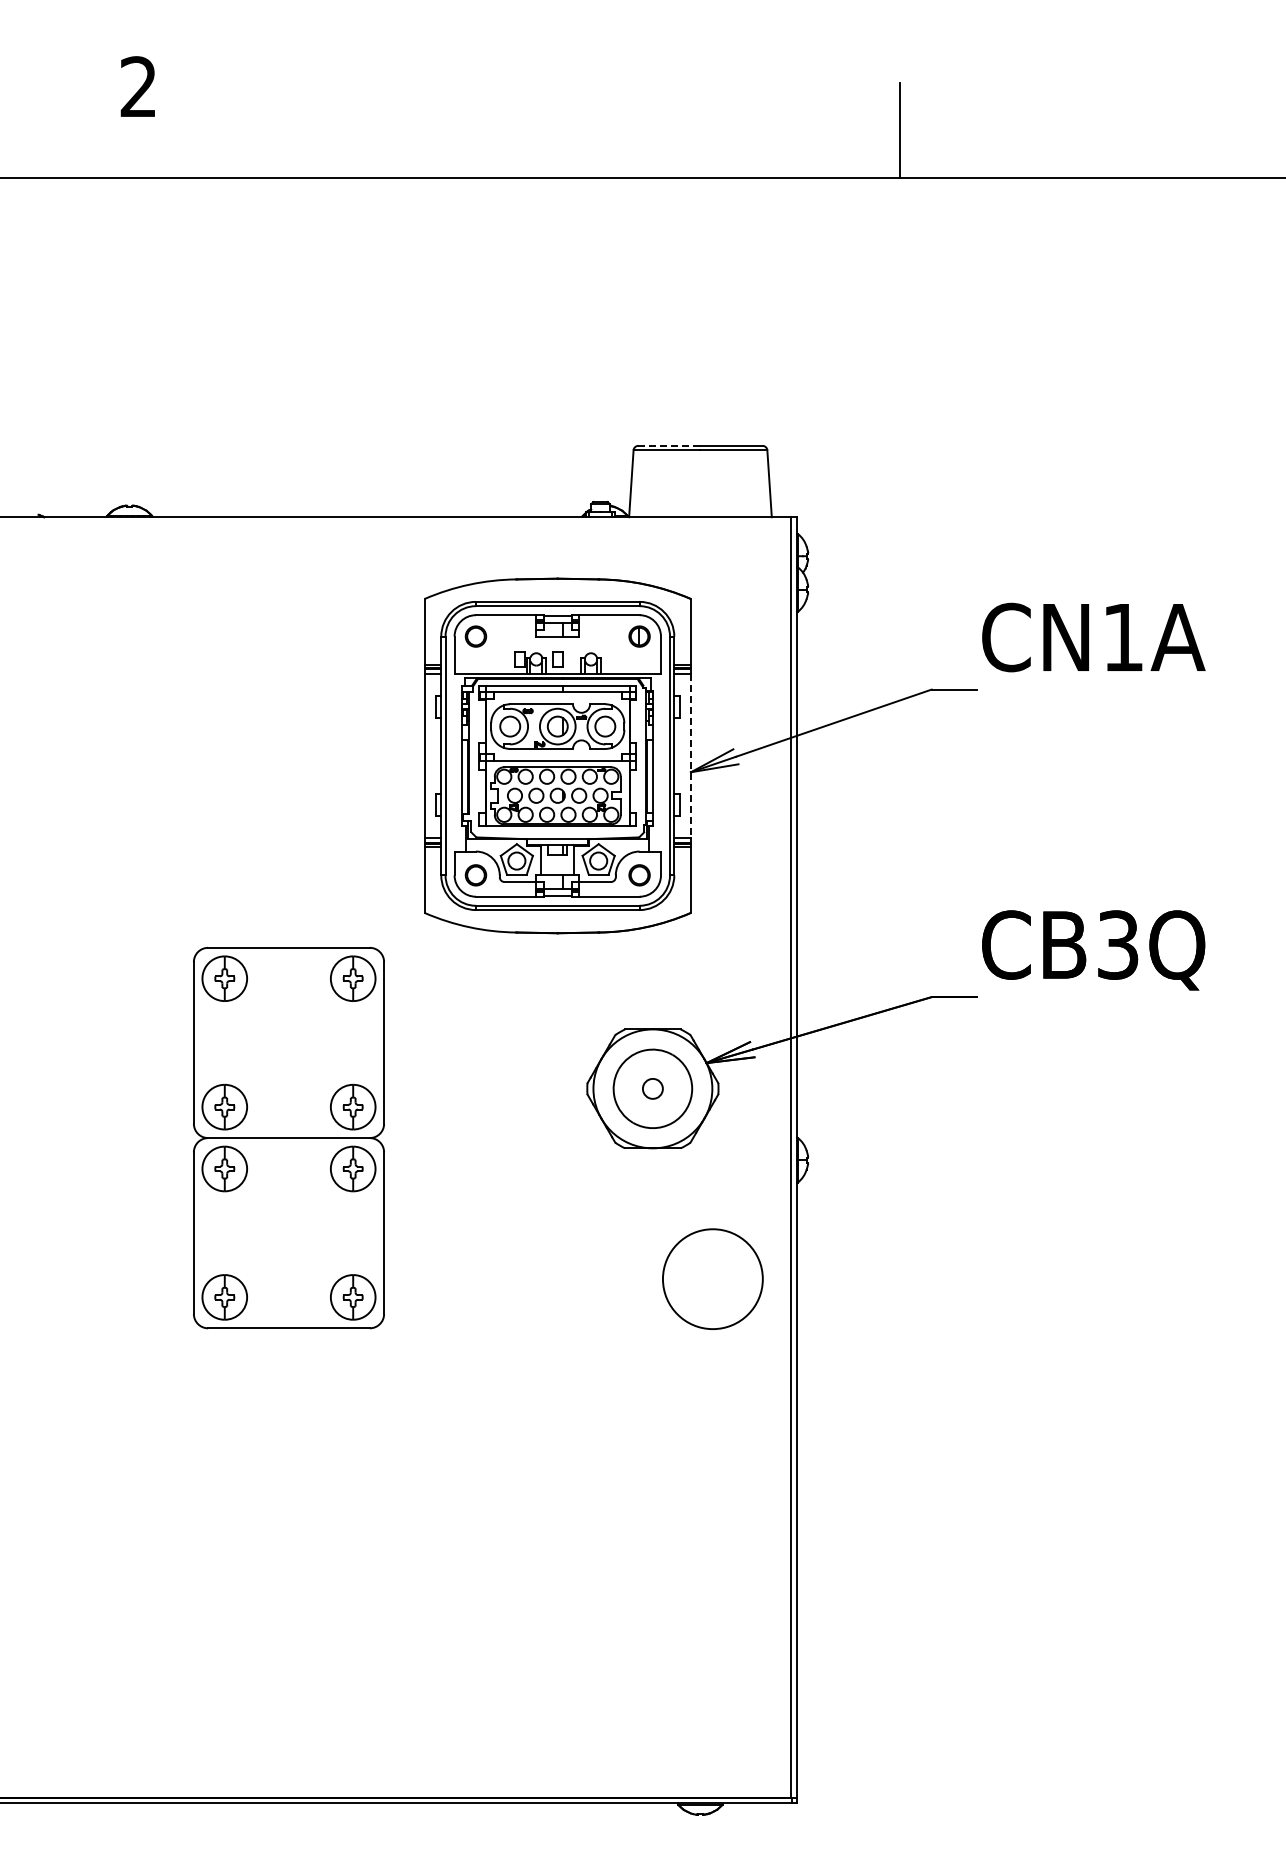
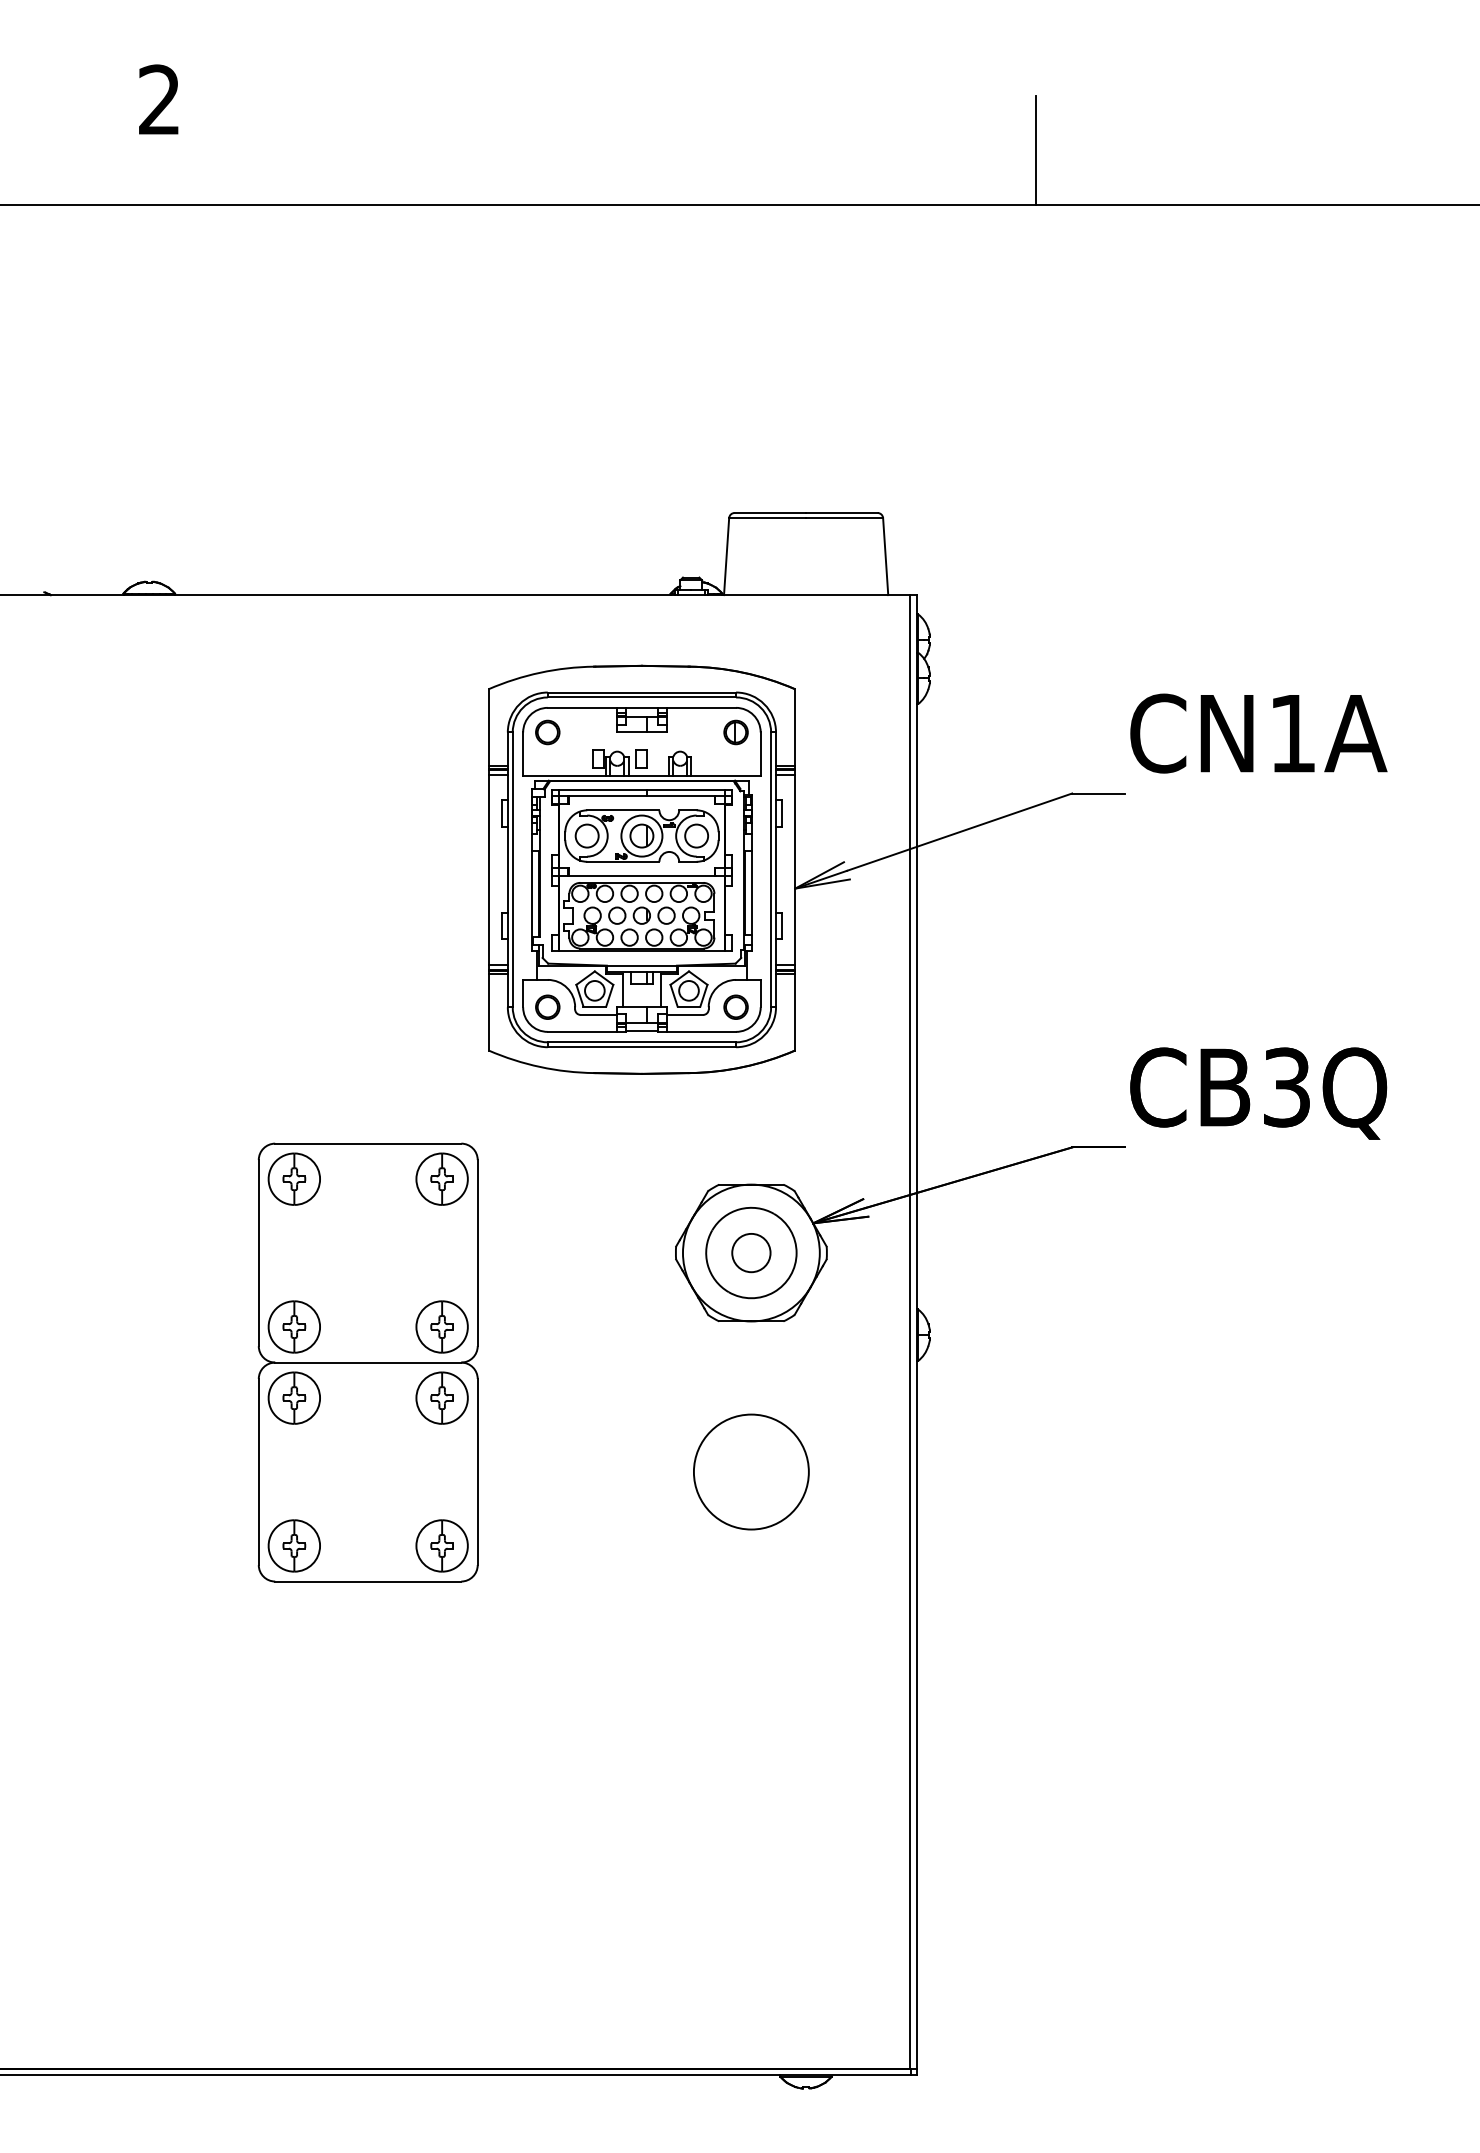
line: (669, 445) -> (770, 512), dashed -> solid
line: (690, 756) -> (794, 870), dashed -> solid
circle: (652, 1088) -> (750, 1252), size x1.67
part: (288, 1138) -> (367, 1363), moved
circle: (712, 1278) -> (750, 1471), moved

